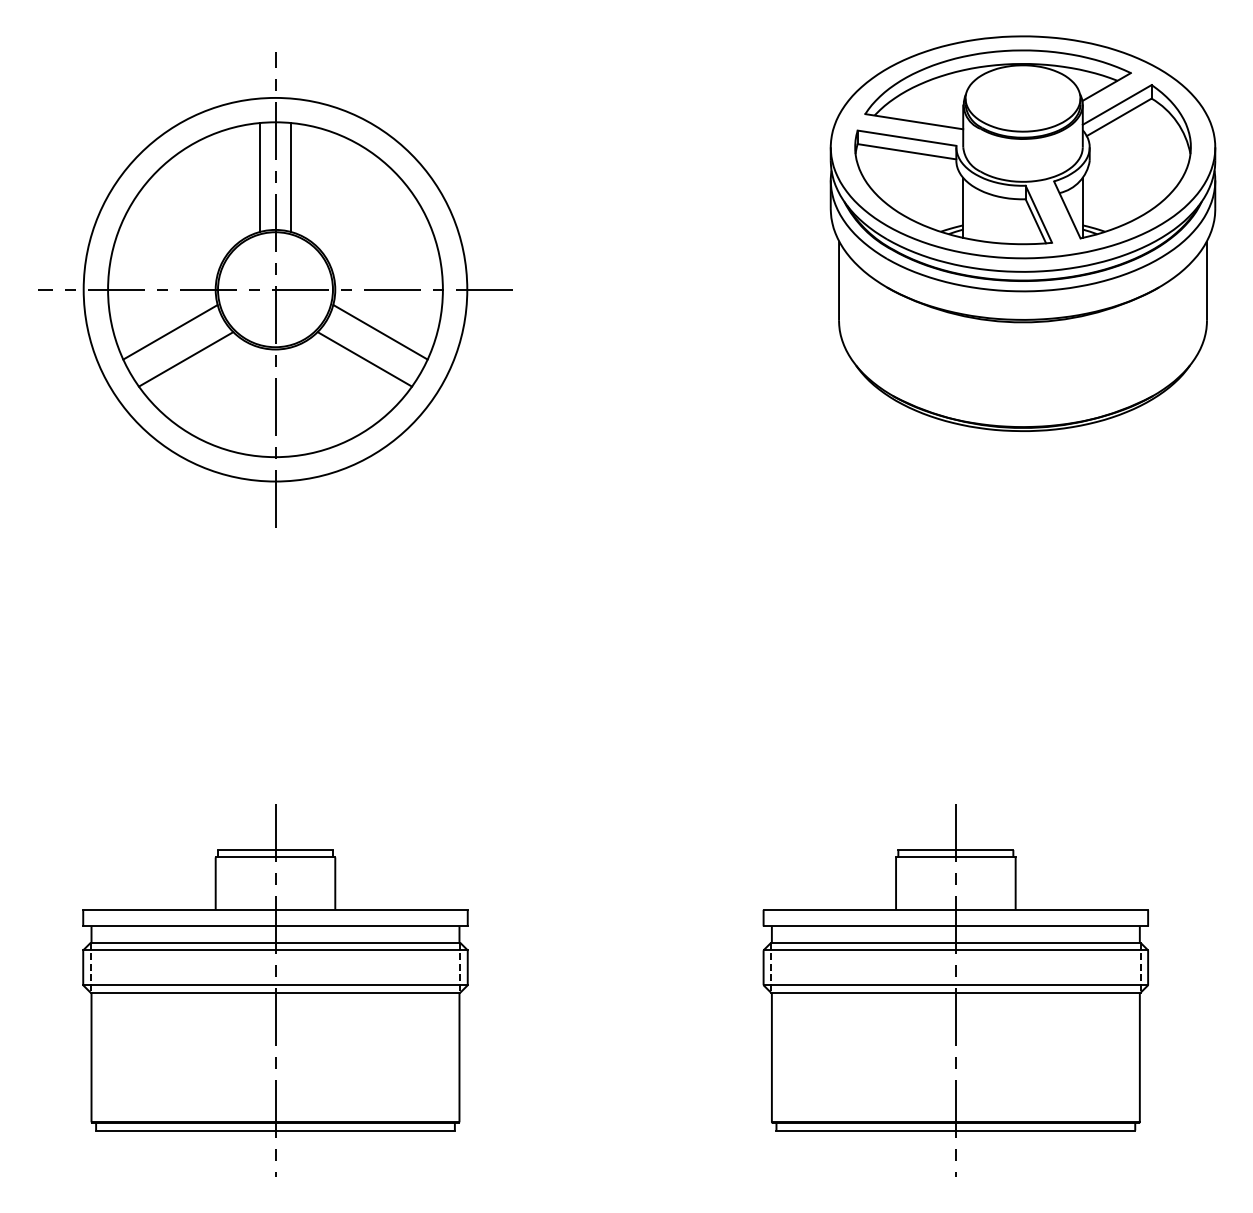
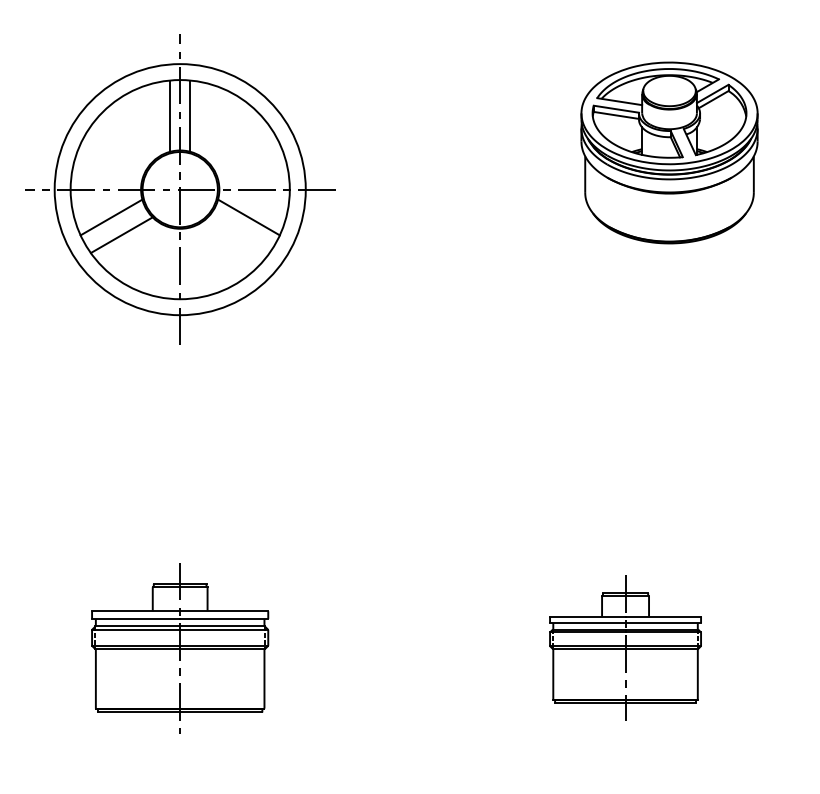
part: (1022, 232) -> (669, 152), size x0.7
line: (364, 359) -> (238, 235), removed
part: (274, 989) -> (179, 647), size x0.7
part: (955, 989) -> (625, 647), size x0.6

